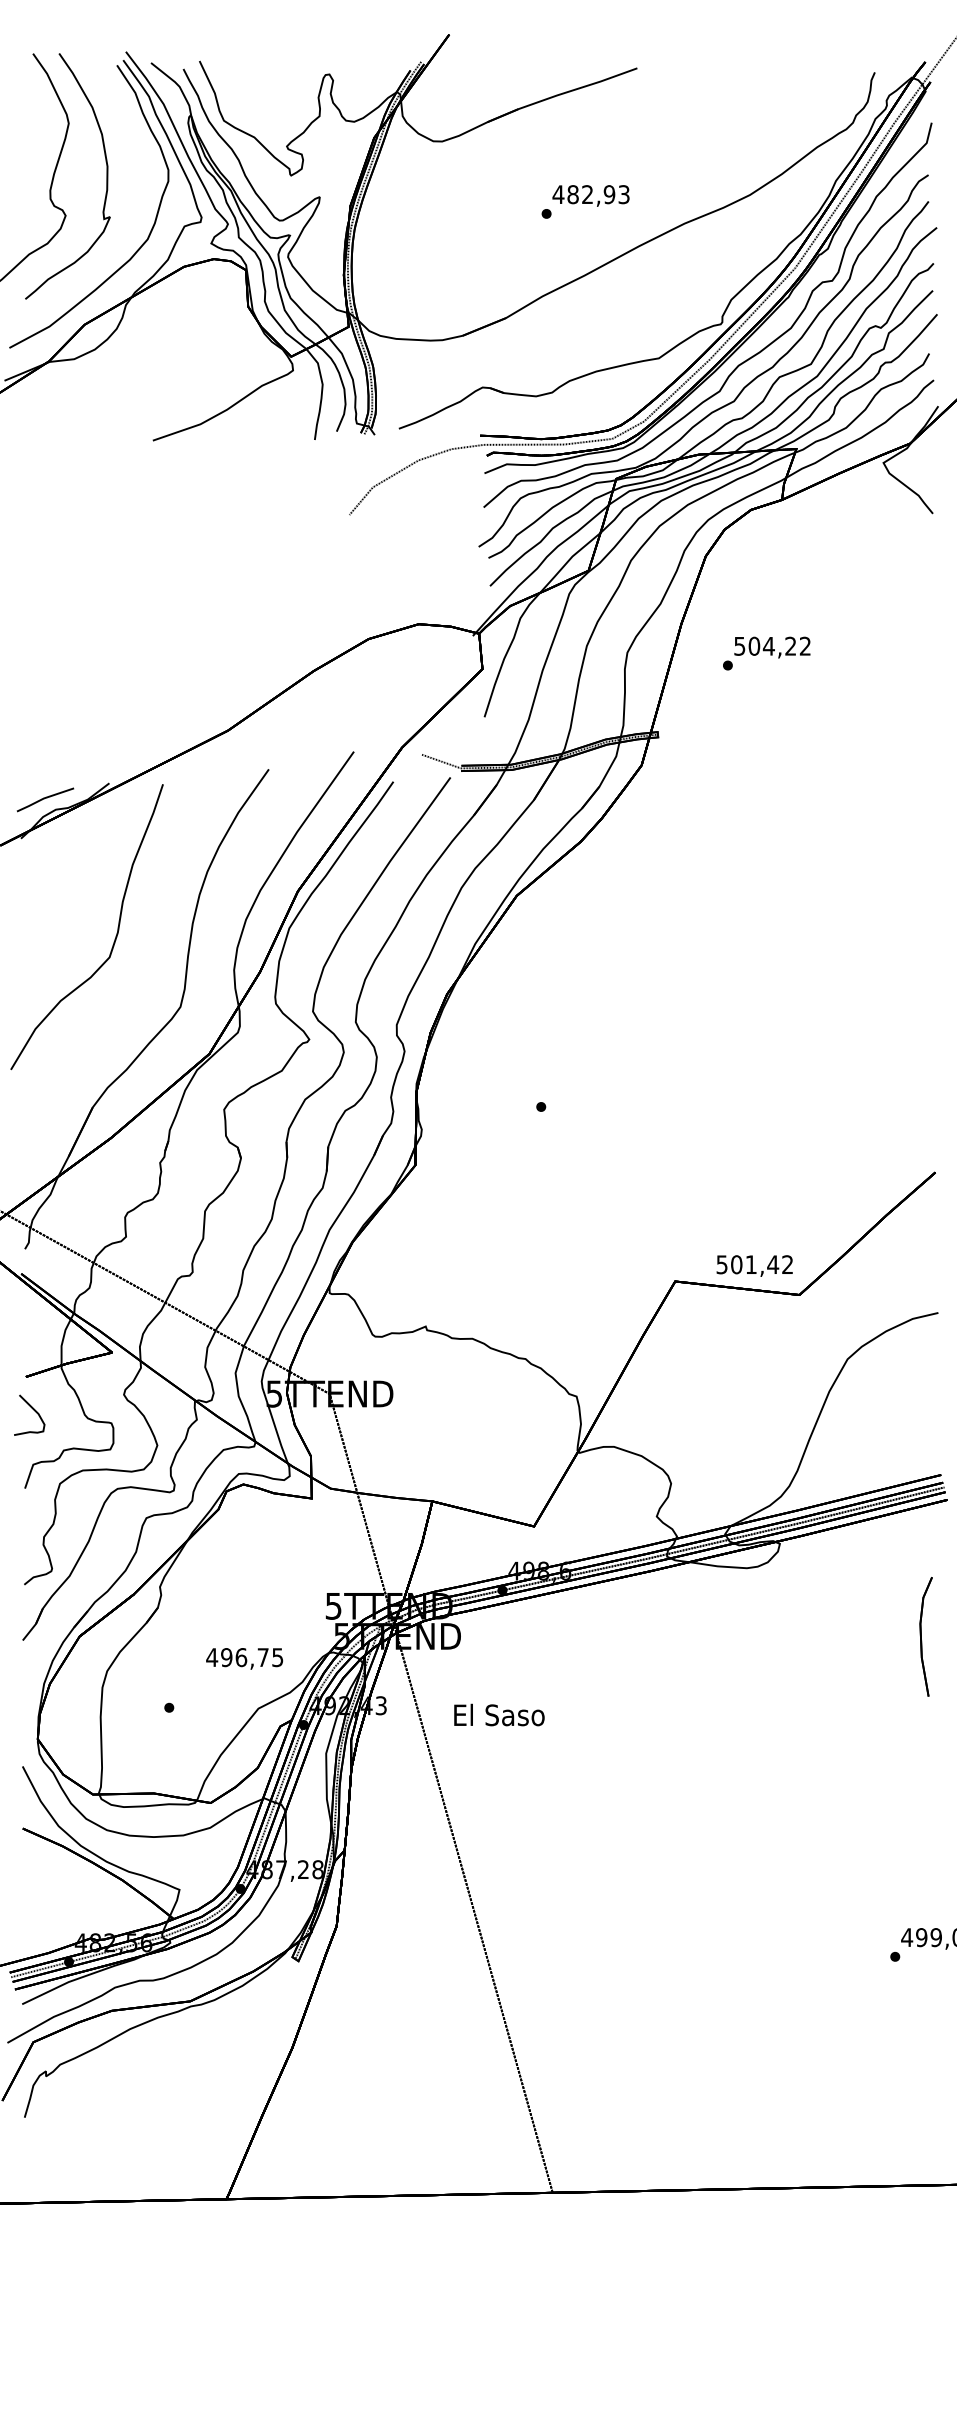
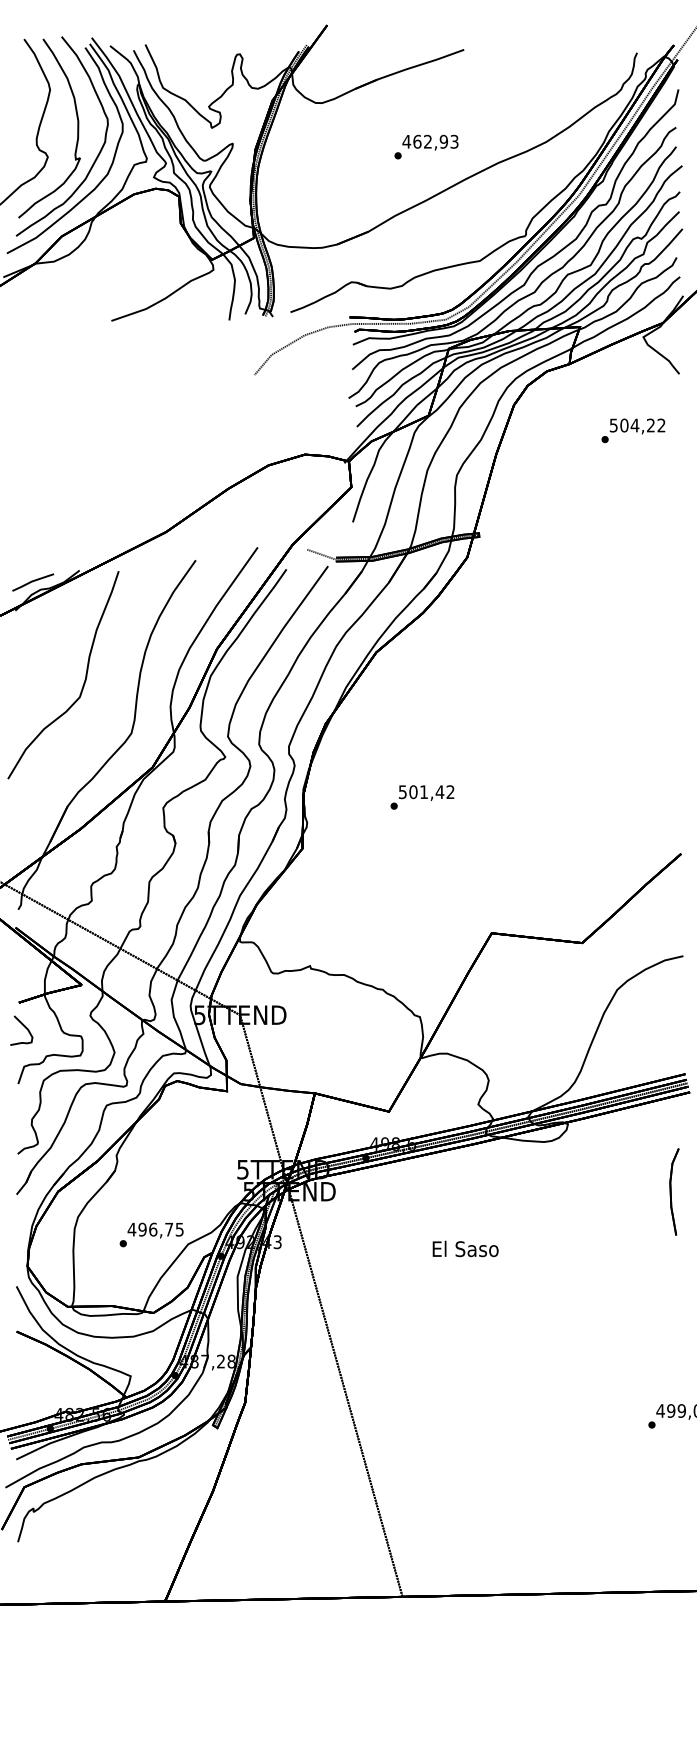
text: (572, 194) -> (416, 141), 482,93 -> 462,93
part: (132, 215) -> (96, 156), added
text: (766, 653) -> (633, 430), moved
text: (754, 1265) -> (426, 792), moved
text: (244, 1658) -> (155, 1230), moved
text: (499, 1714) -> (465, 1248), moved

